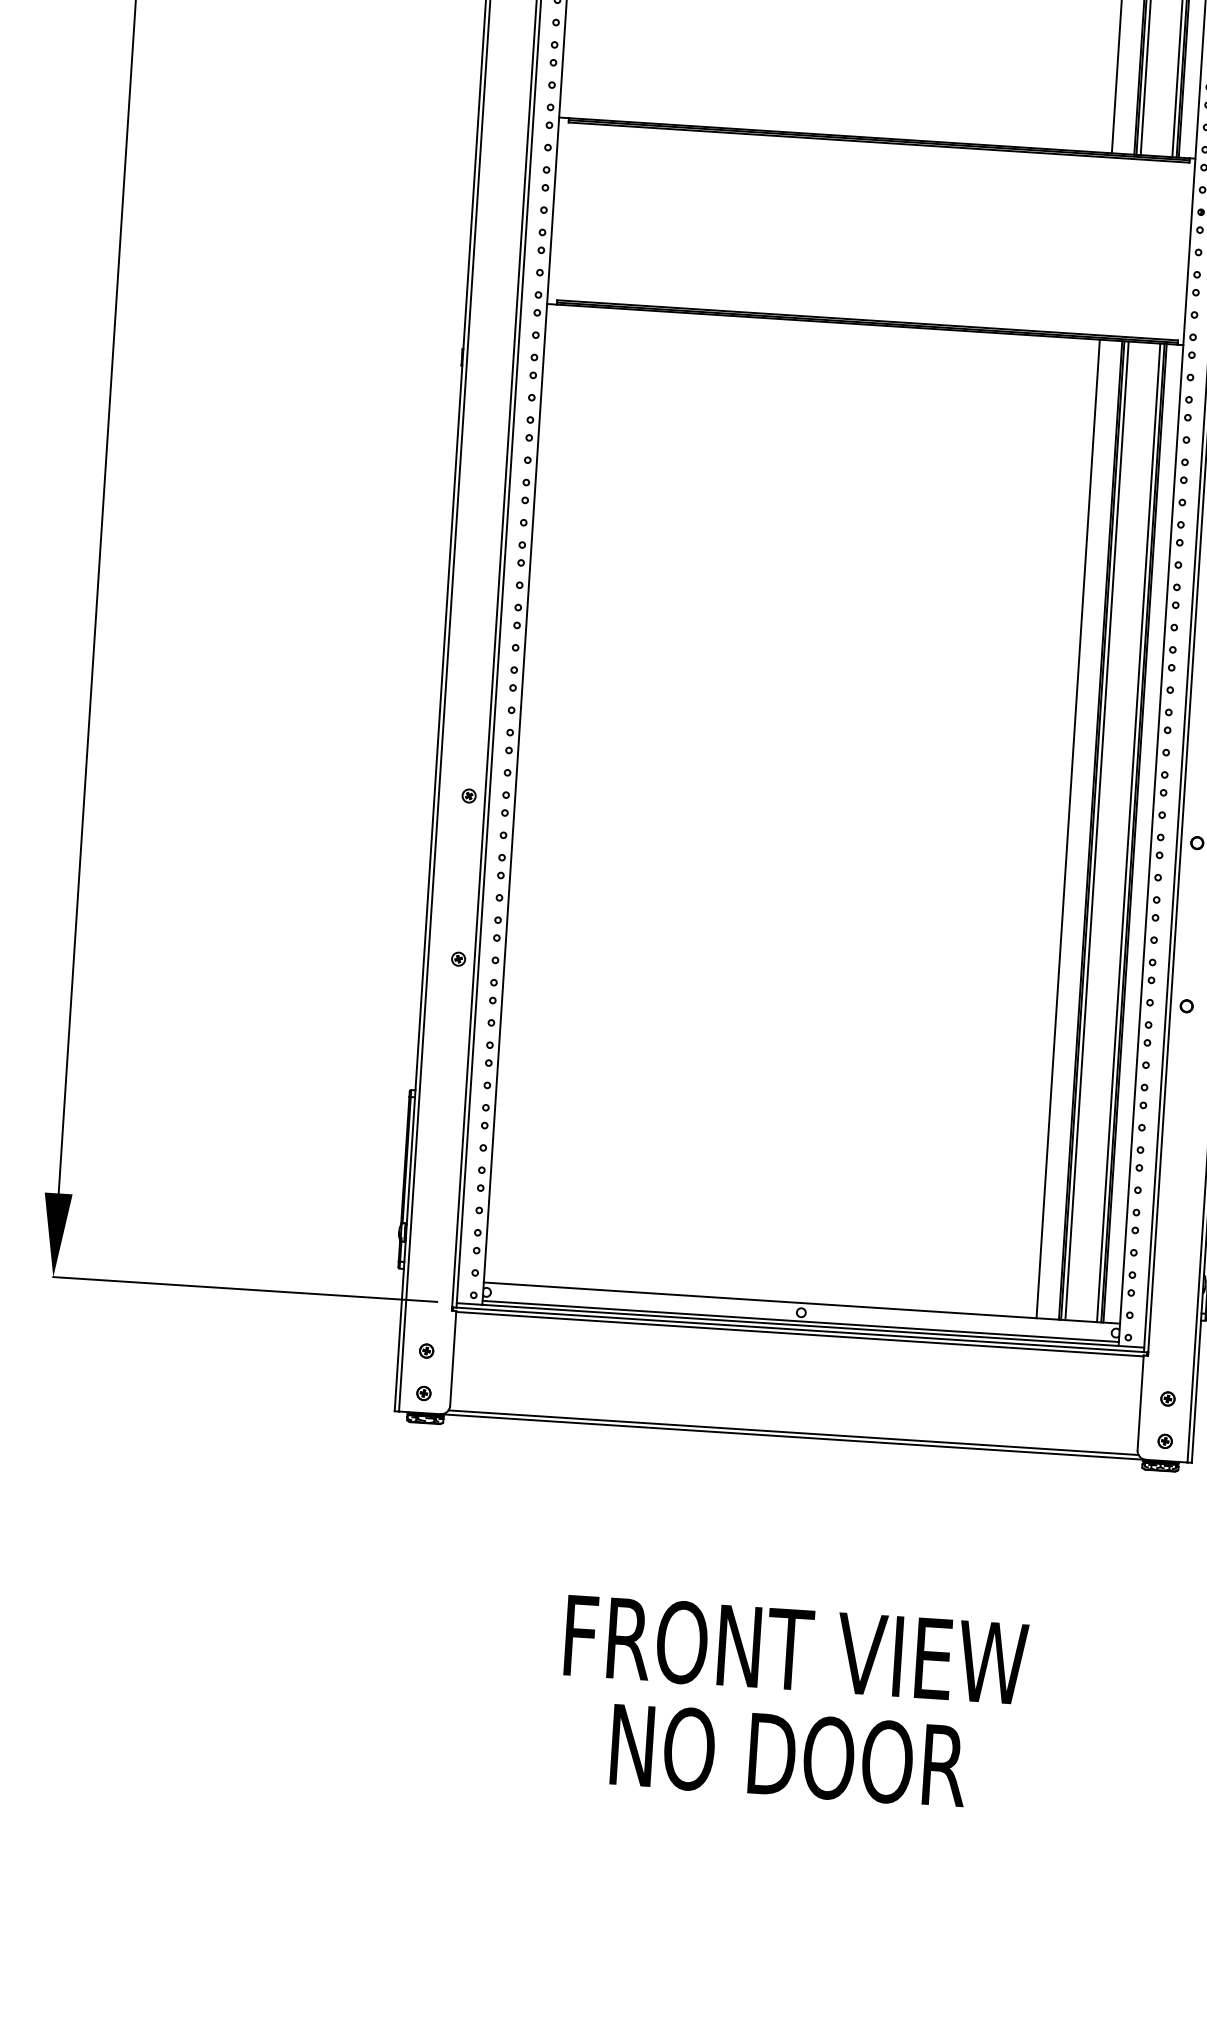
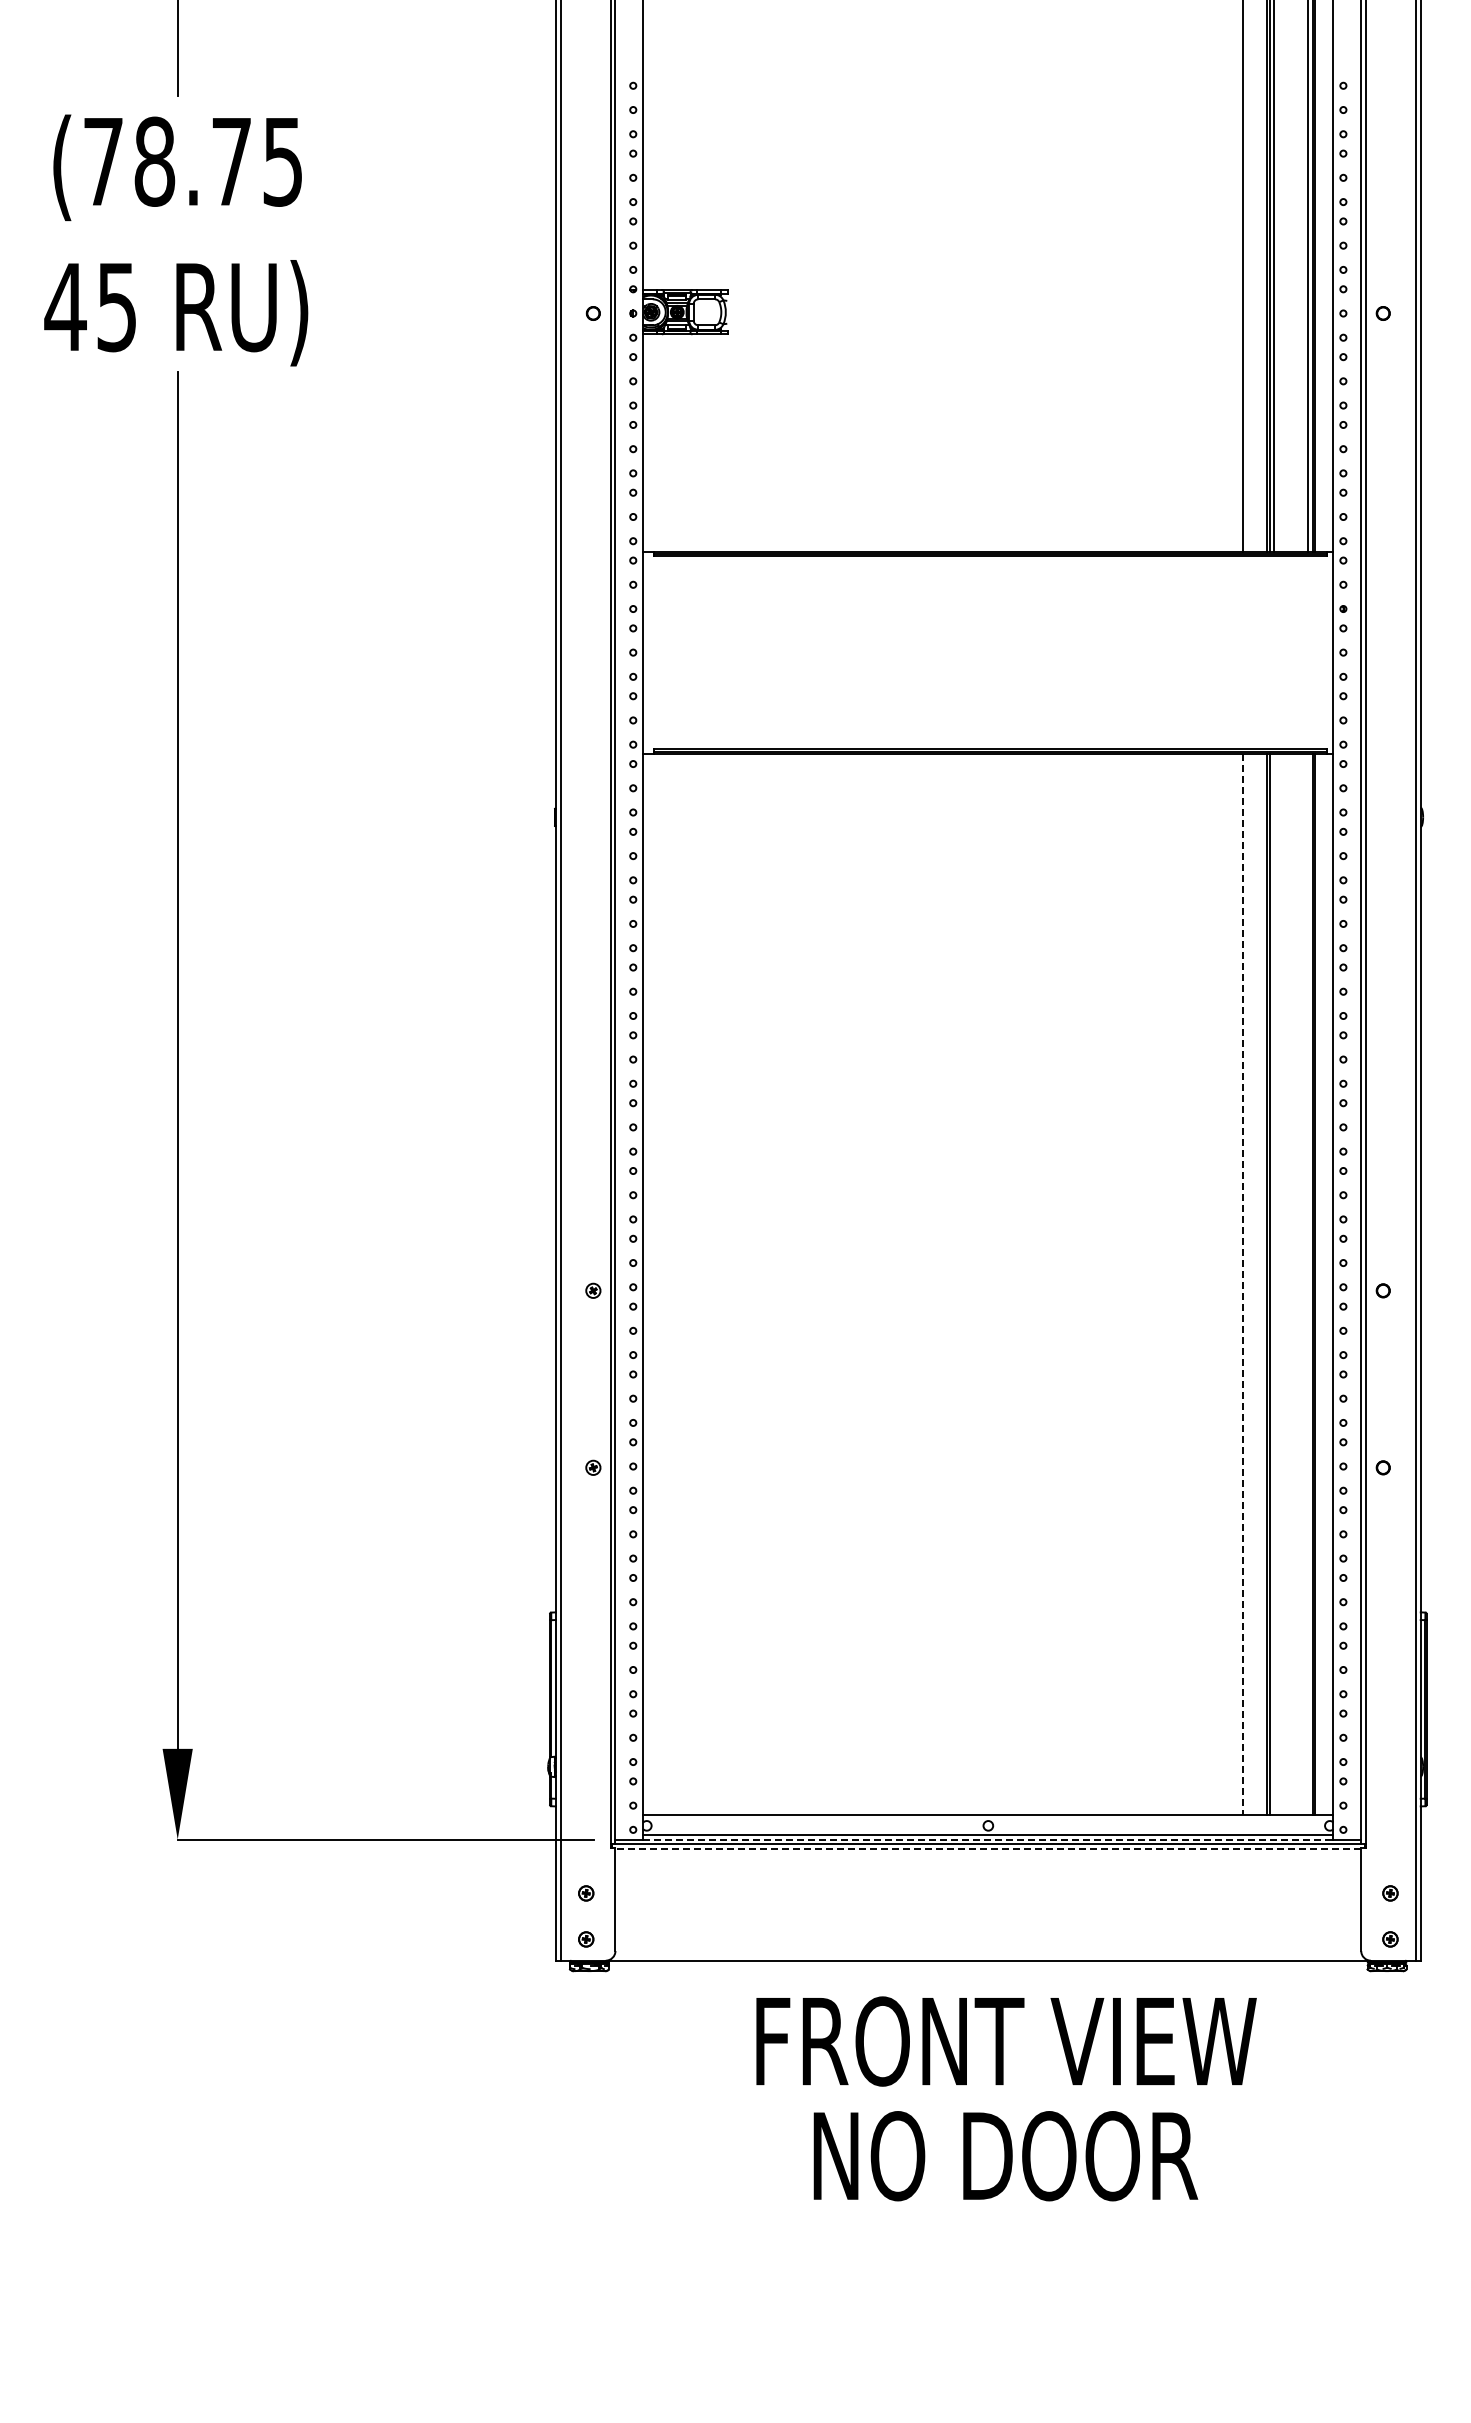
line: (1067, 828) -> (1242, 1284), solid -> dashed
line: (1097, 830) -> (1274, 1284), removed
line: (1128, 832) -> (1308, 1284), removed
line: (800, 1325) -> (988, 1839), solid -> dashed
line: (800, 1334) -> (988, 1849), solid -> dashed
line: (793, 1433) -> (988, 1956), removed
text: (792, 1702) -> (1006, 2098), moved

